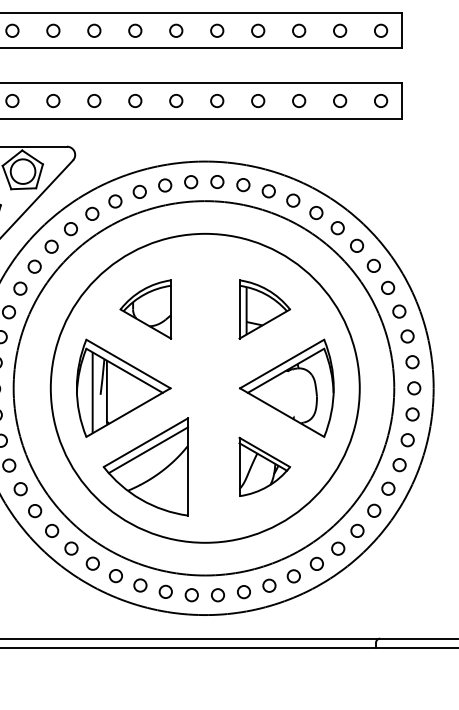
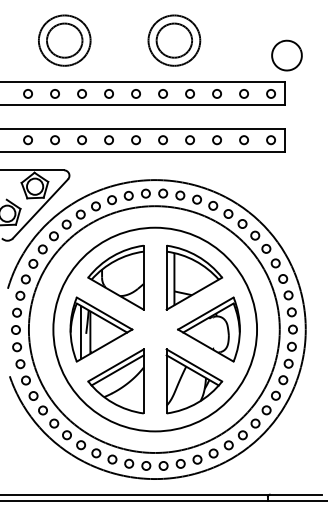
part: (145, 309) -> (115, 277), size x1.67
part: (264, 309) -> (194, 277), size x1.67
part: (264, 467) -> (194, 381), size x1.67

